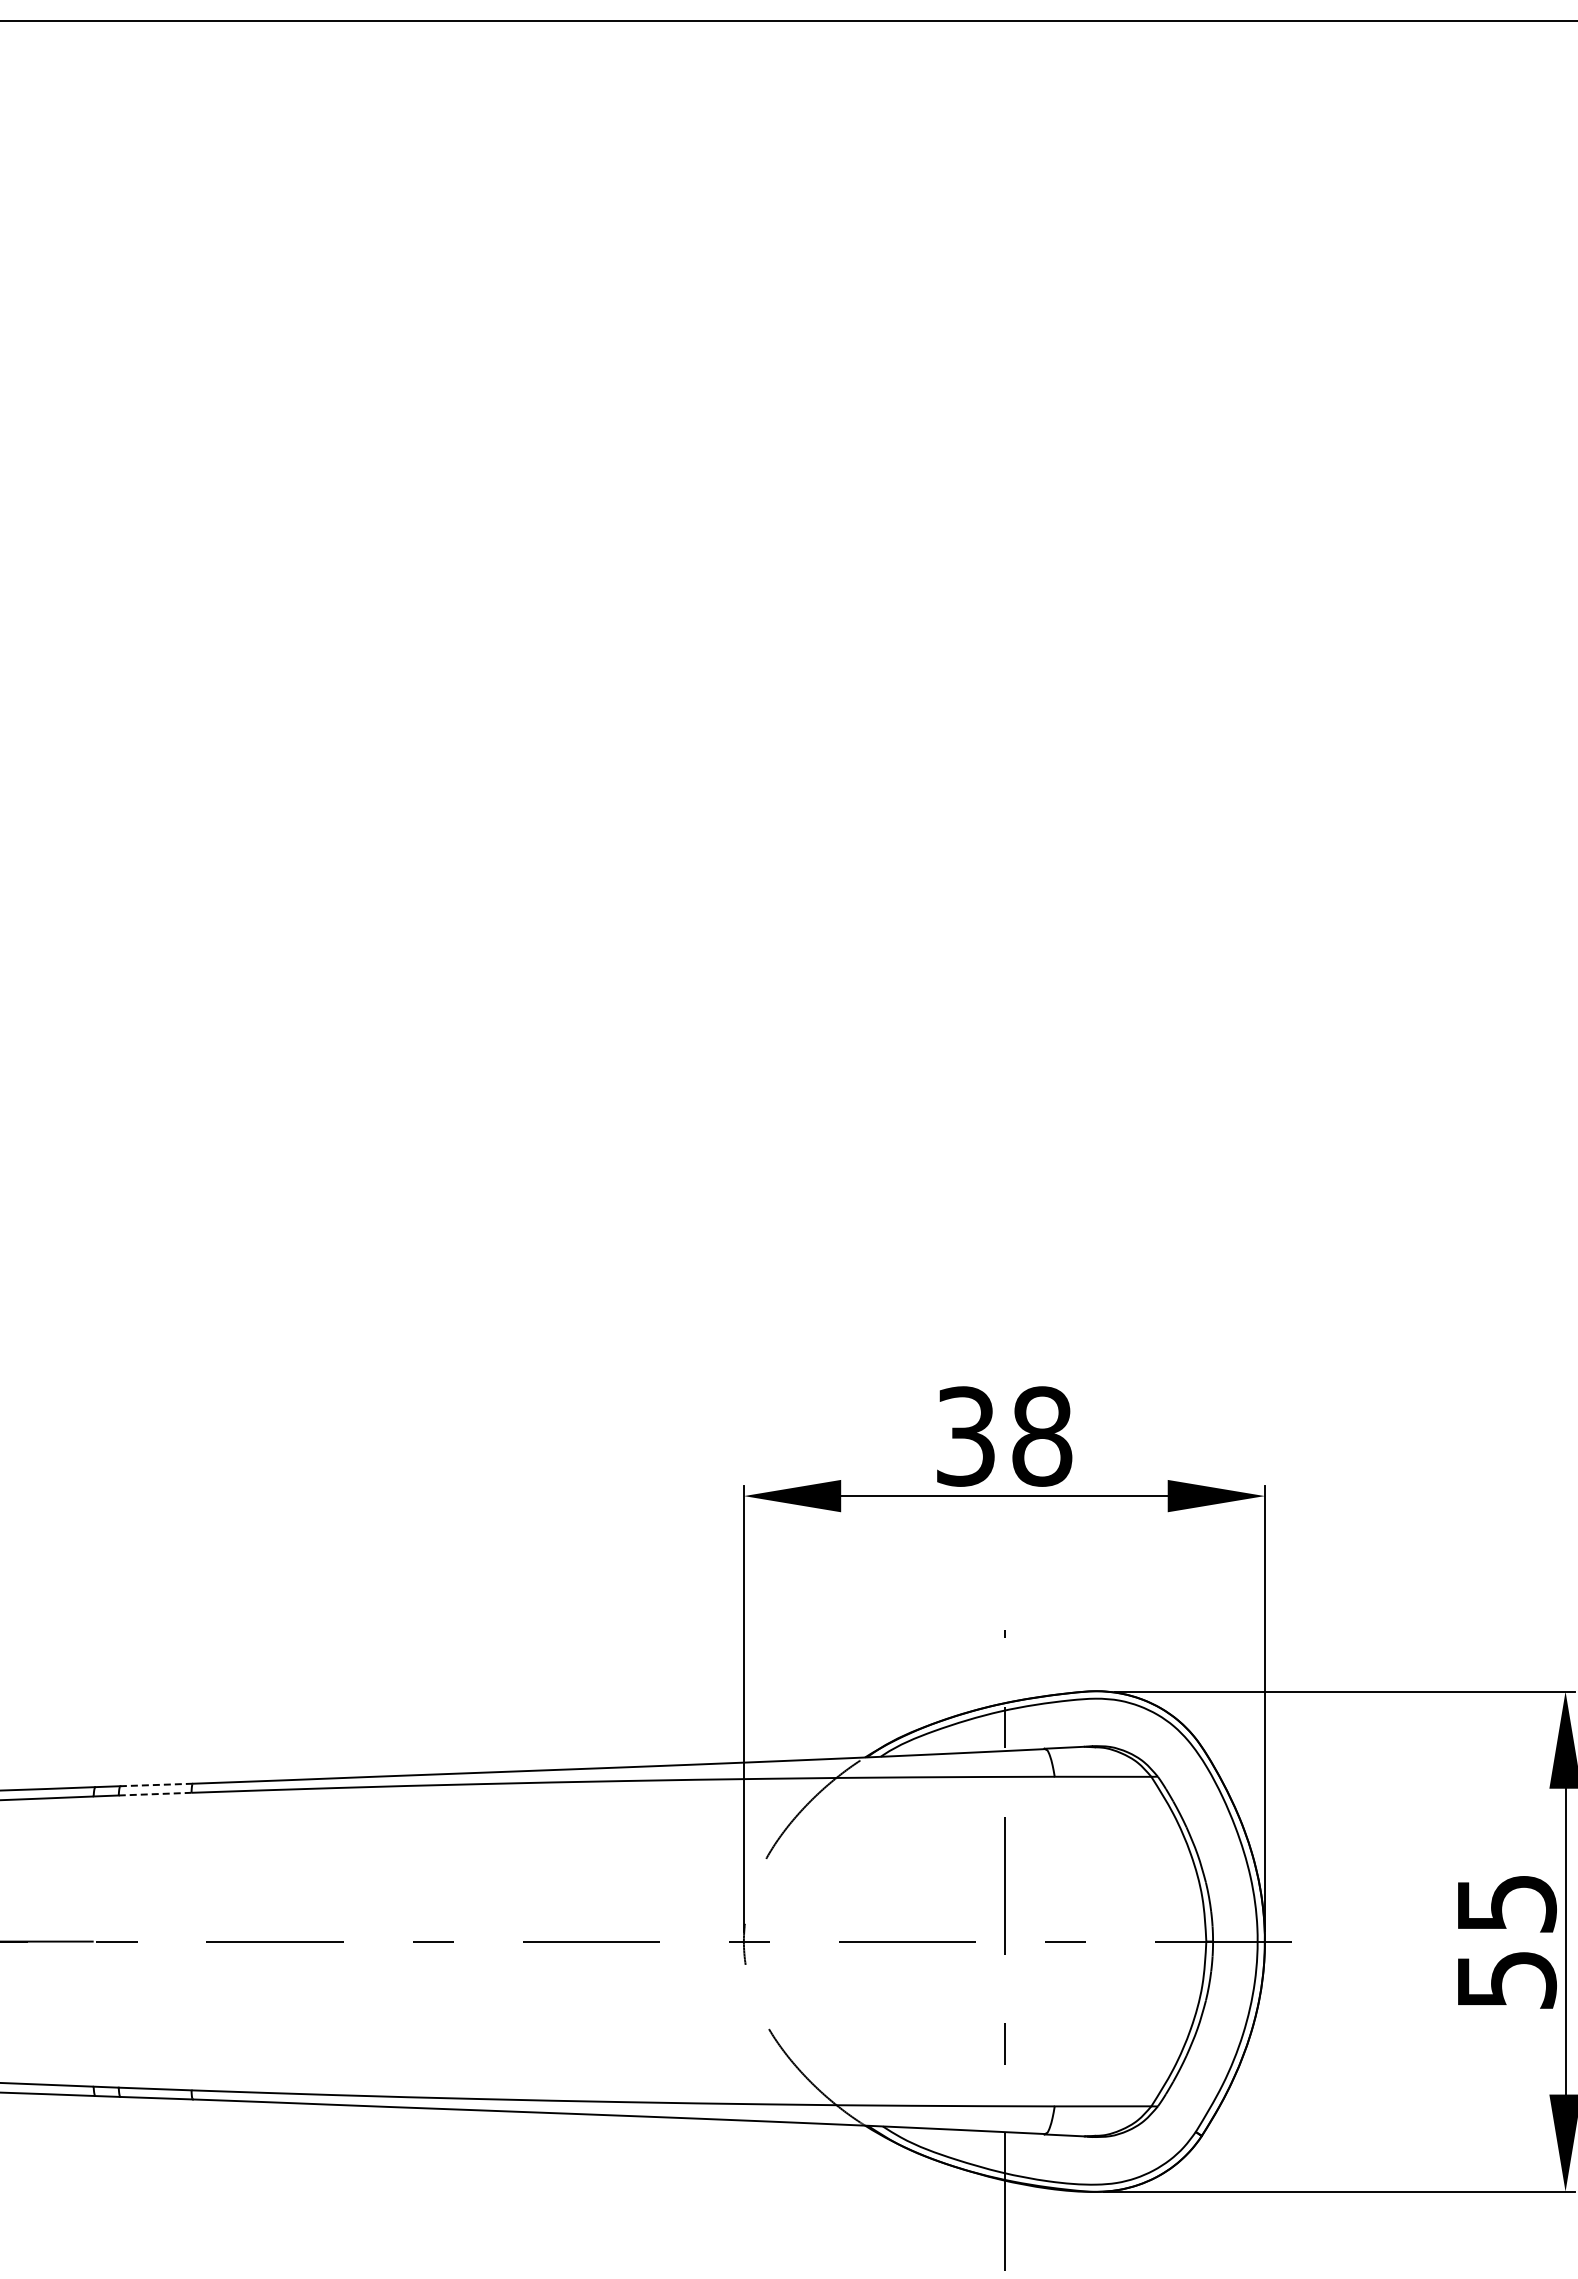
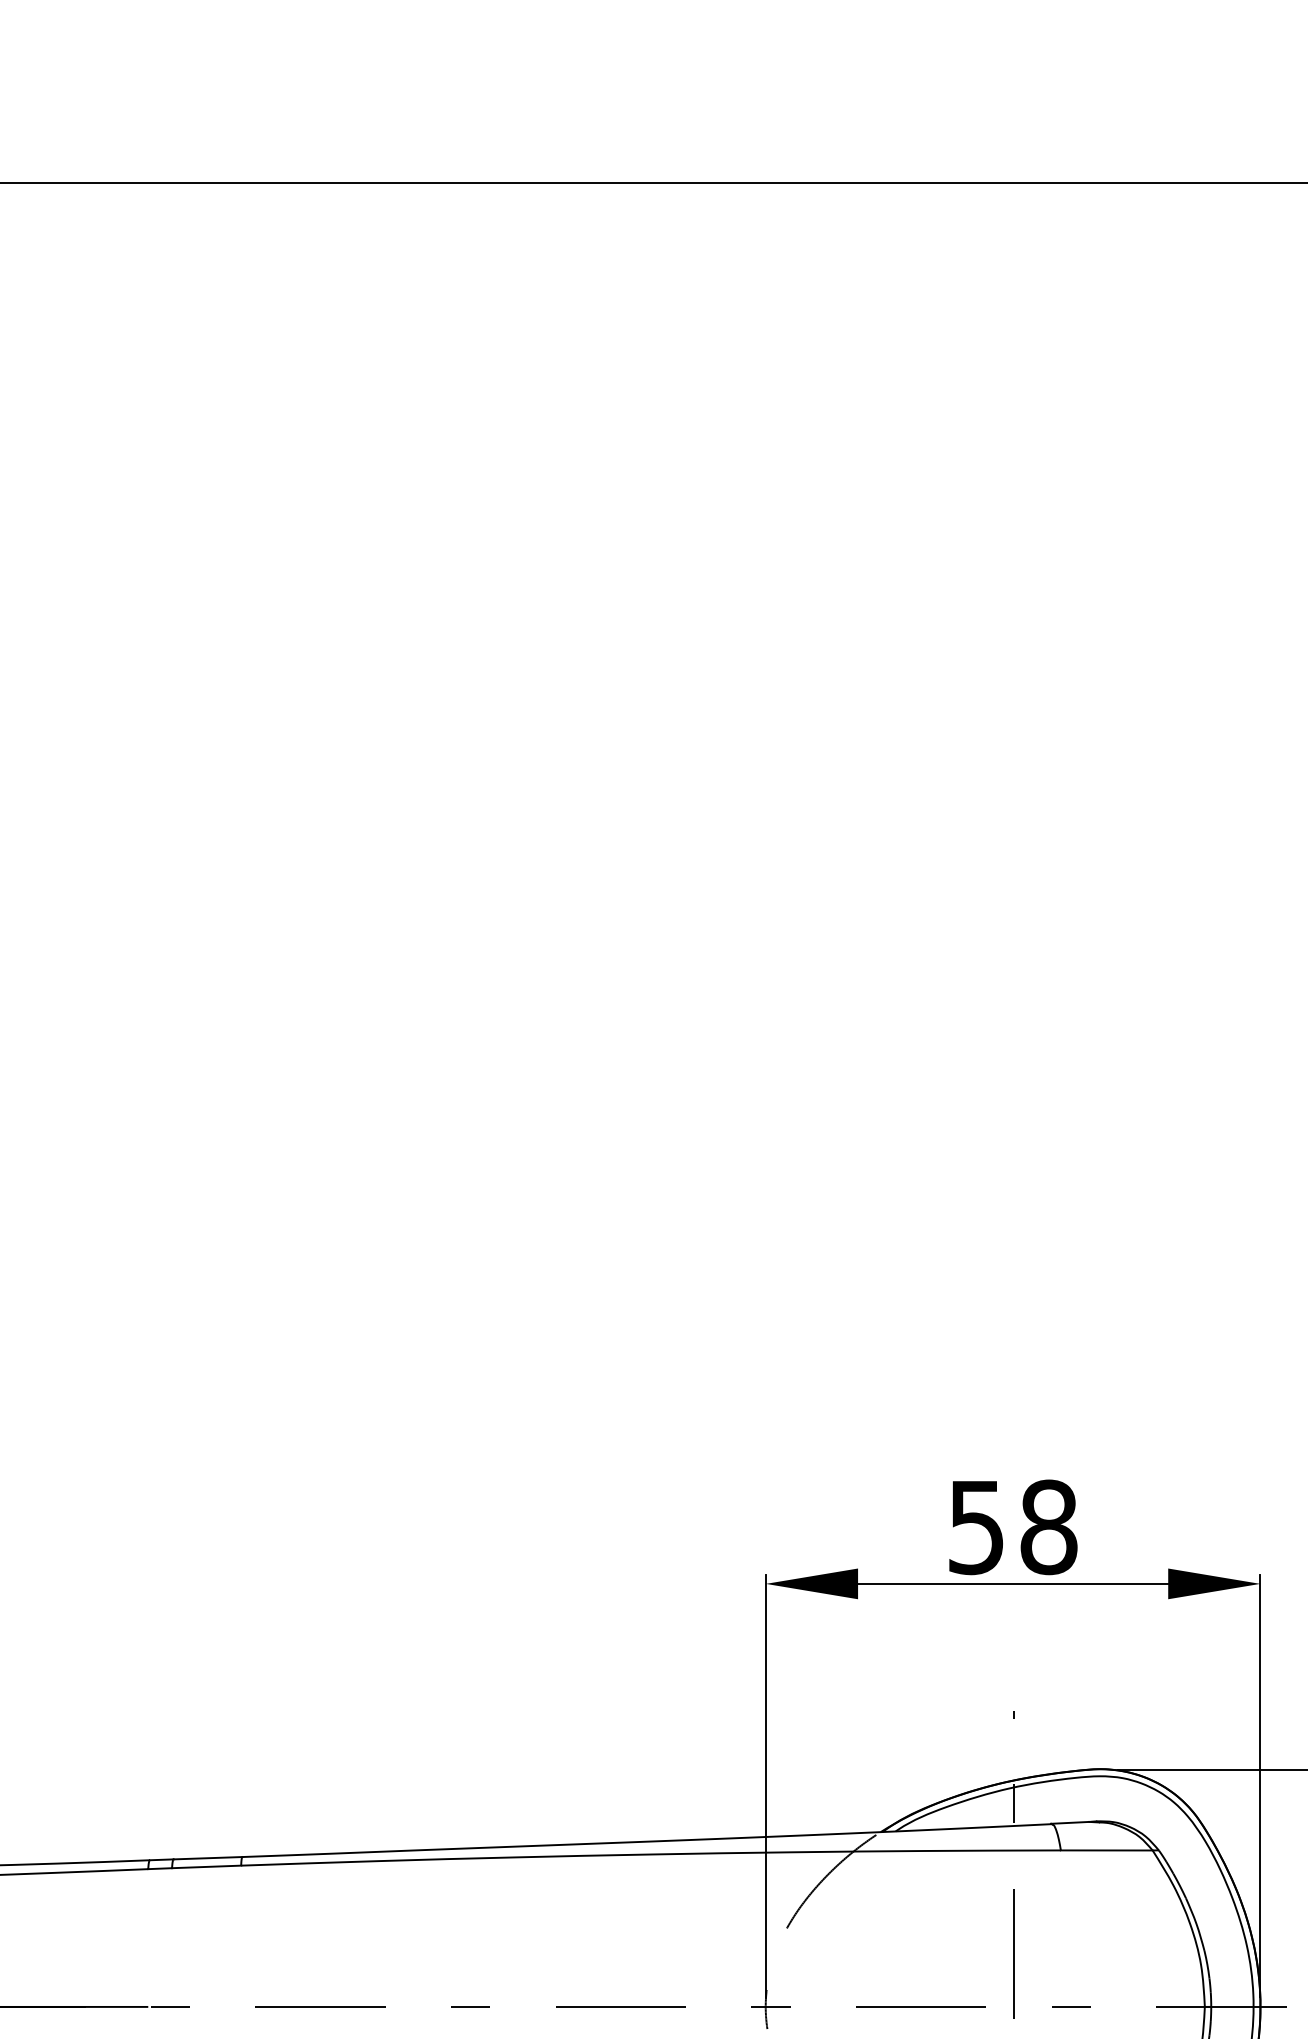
text: (965, 1436) -> (976, 1527), 38 -> 58
line: (156, 1784) -> (207, 1857), dashed -> solid
line: (155, 1794) -> (206, 1867), dashed -> solid

